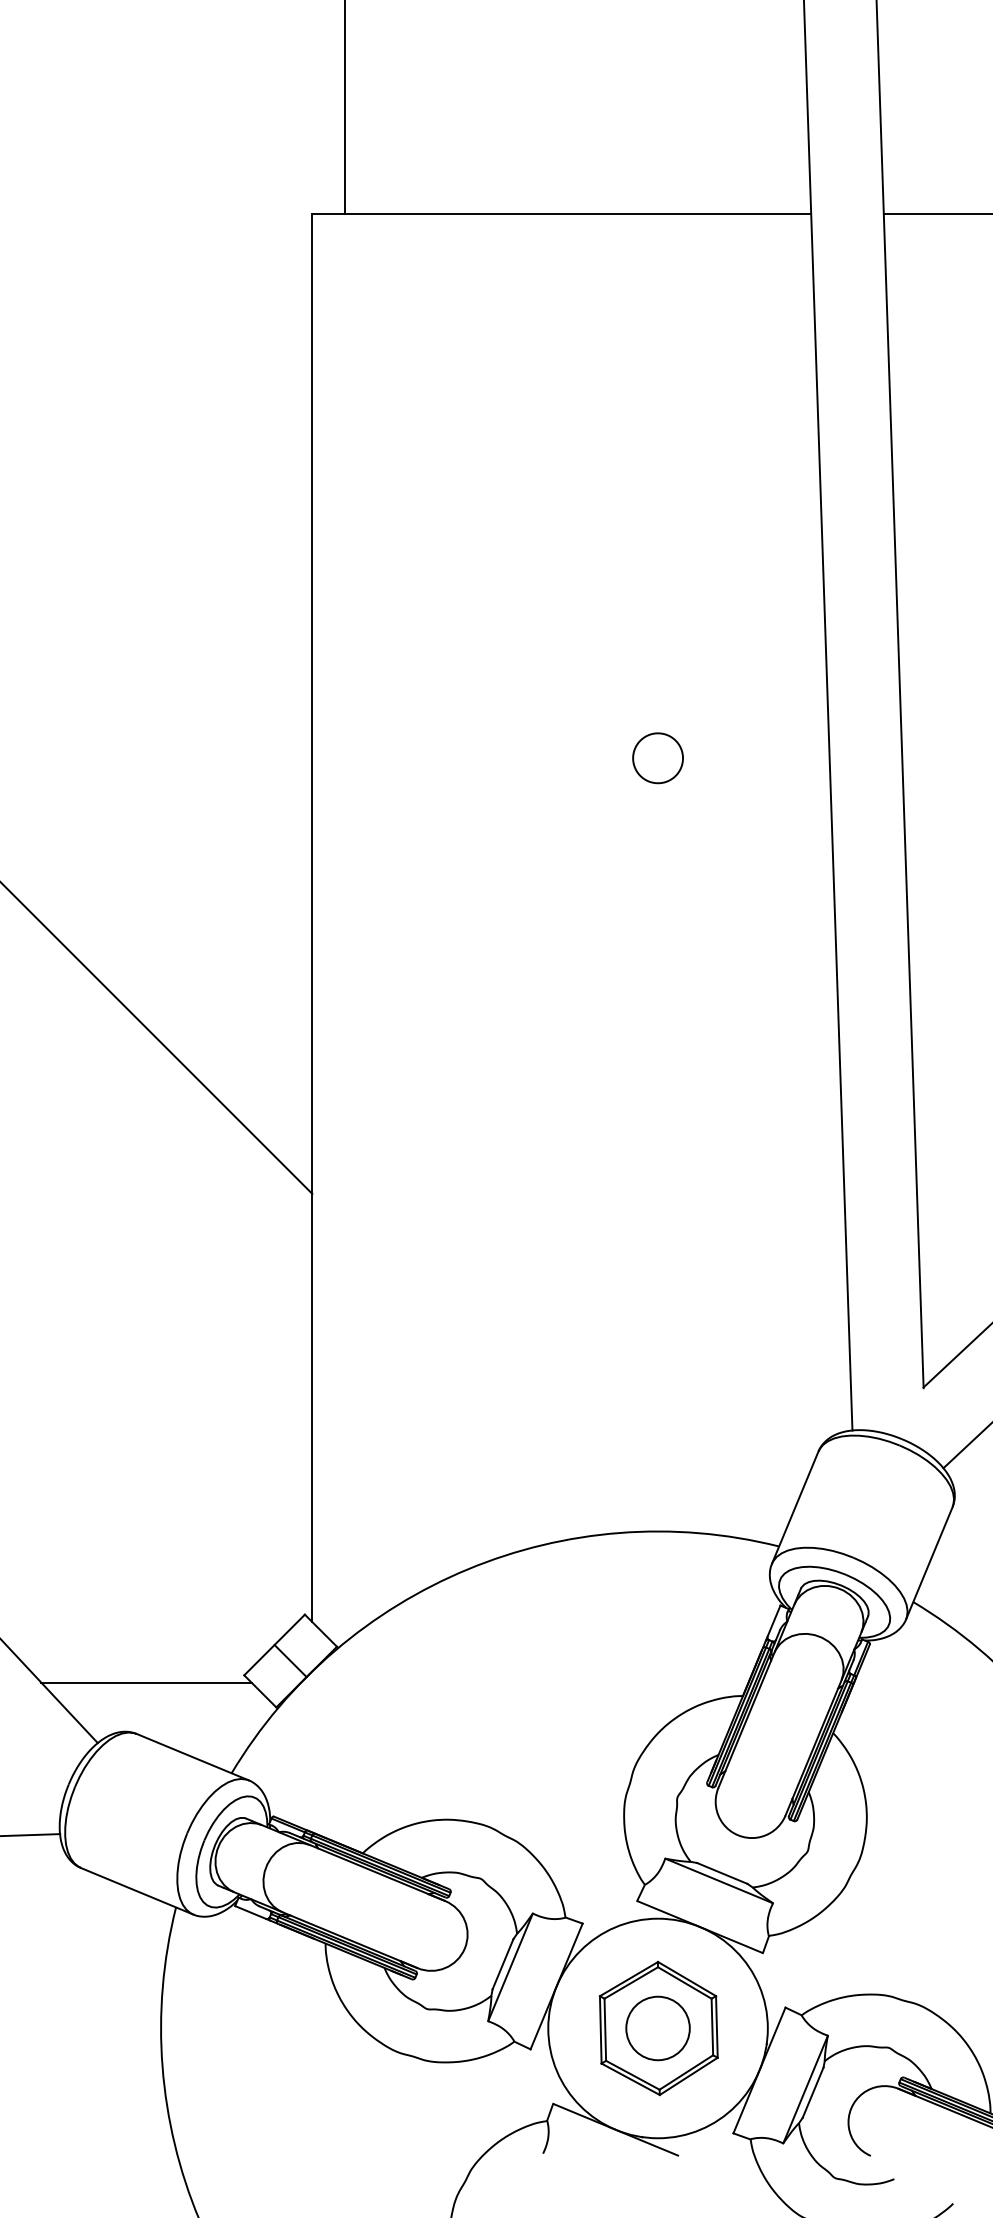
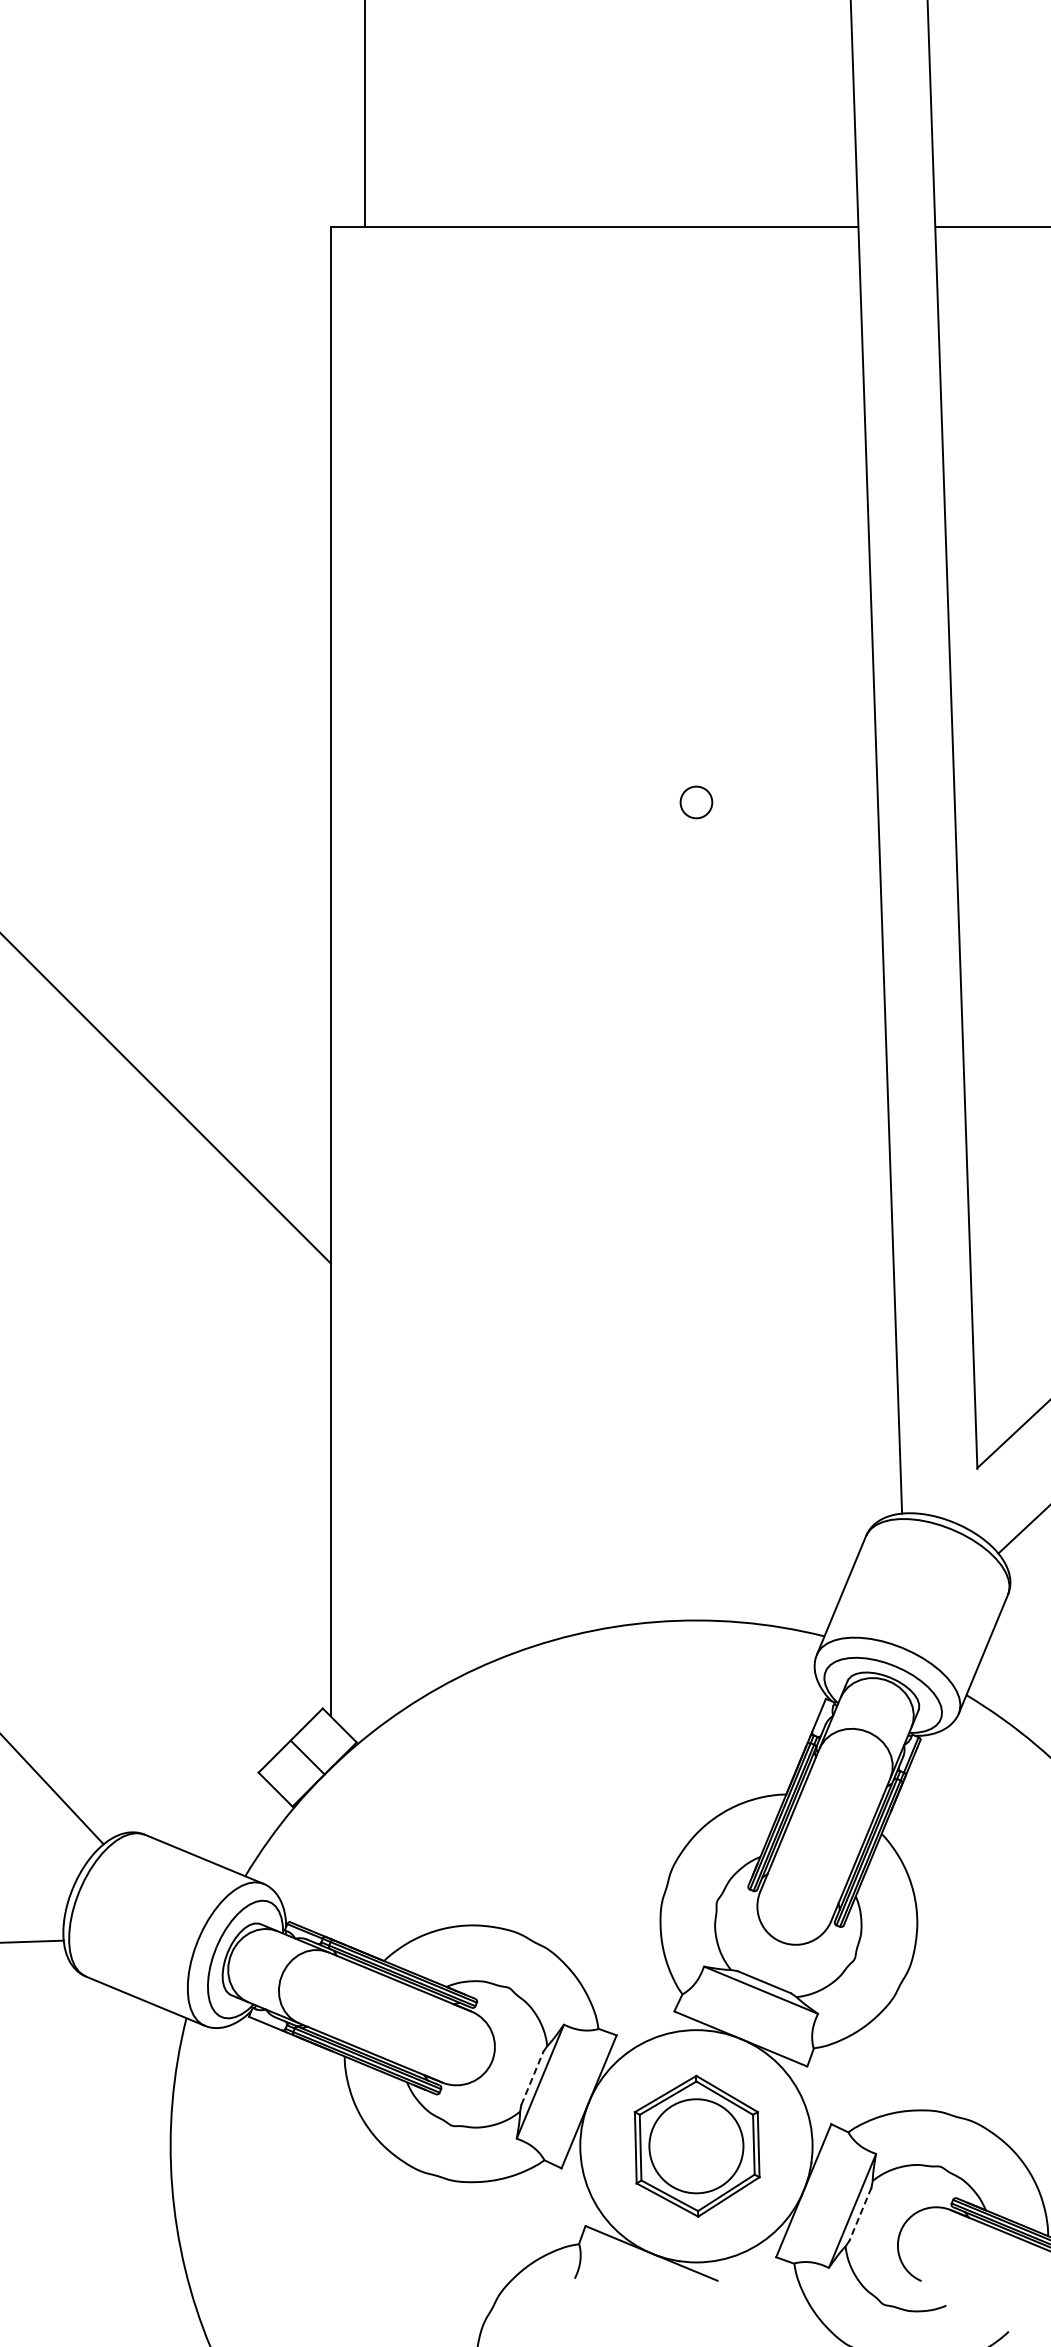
part: (658, 758) -> (696, 802), size x0.6
line: (146, 1682) -> (155, 1780), removed
line: (503, 1964) -> (532, 2078), solid -> dashed
circle: (658, 2027) -> (696, 2145), size x1.4
line: (813, 2092) -> (860, 2214), solid -> dashed

